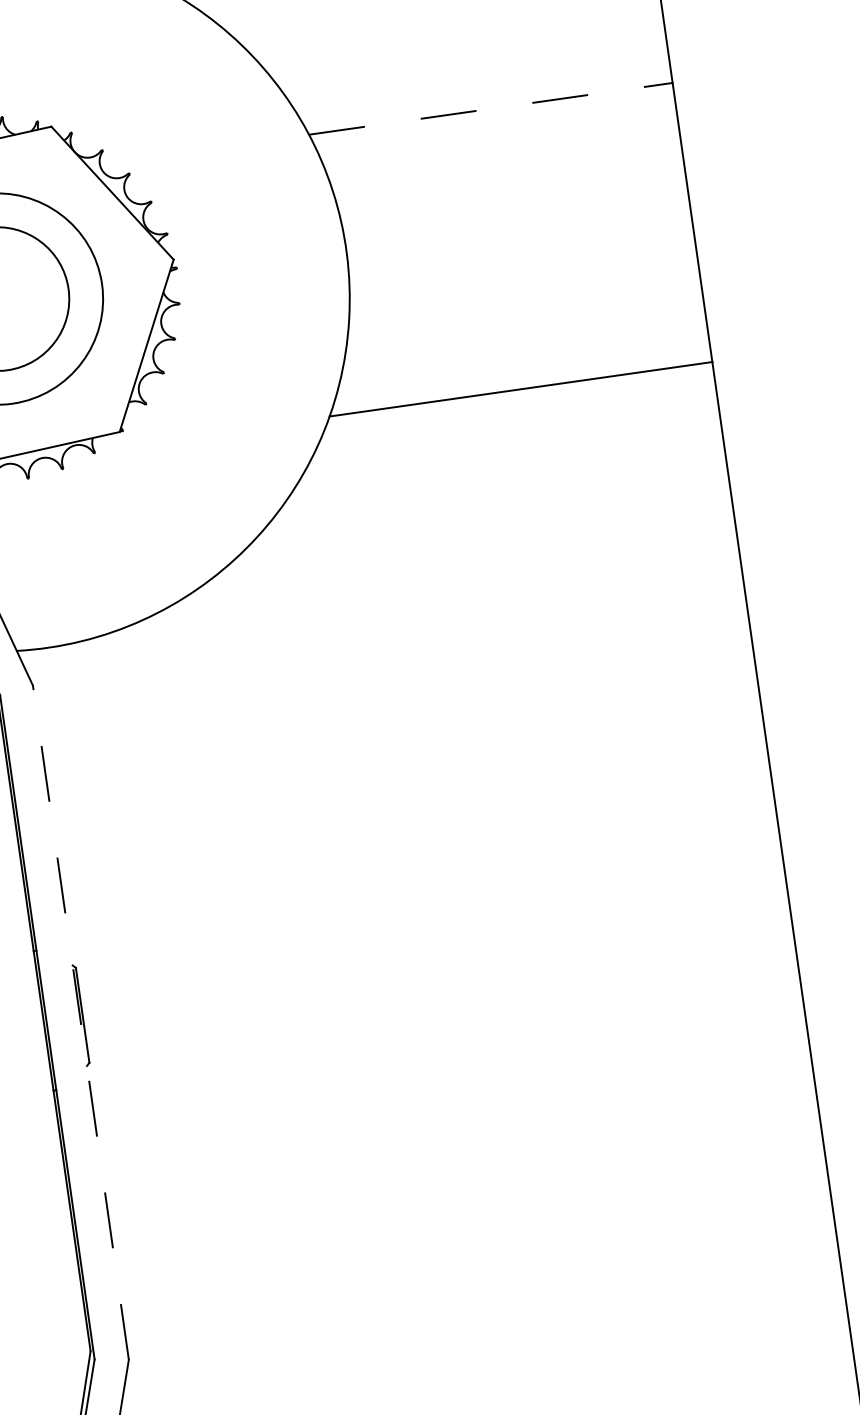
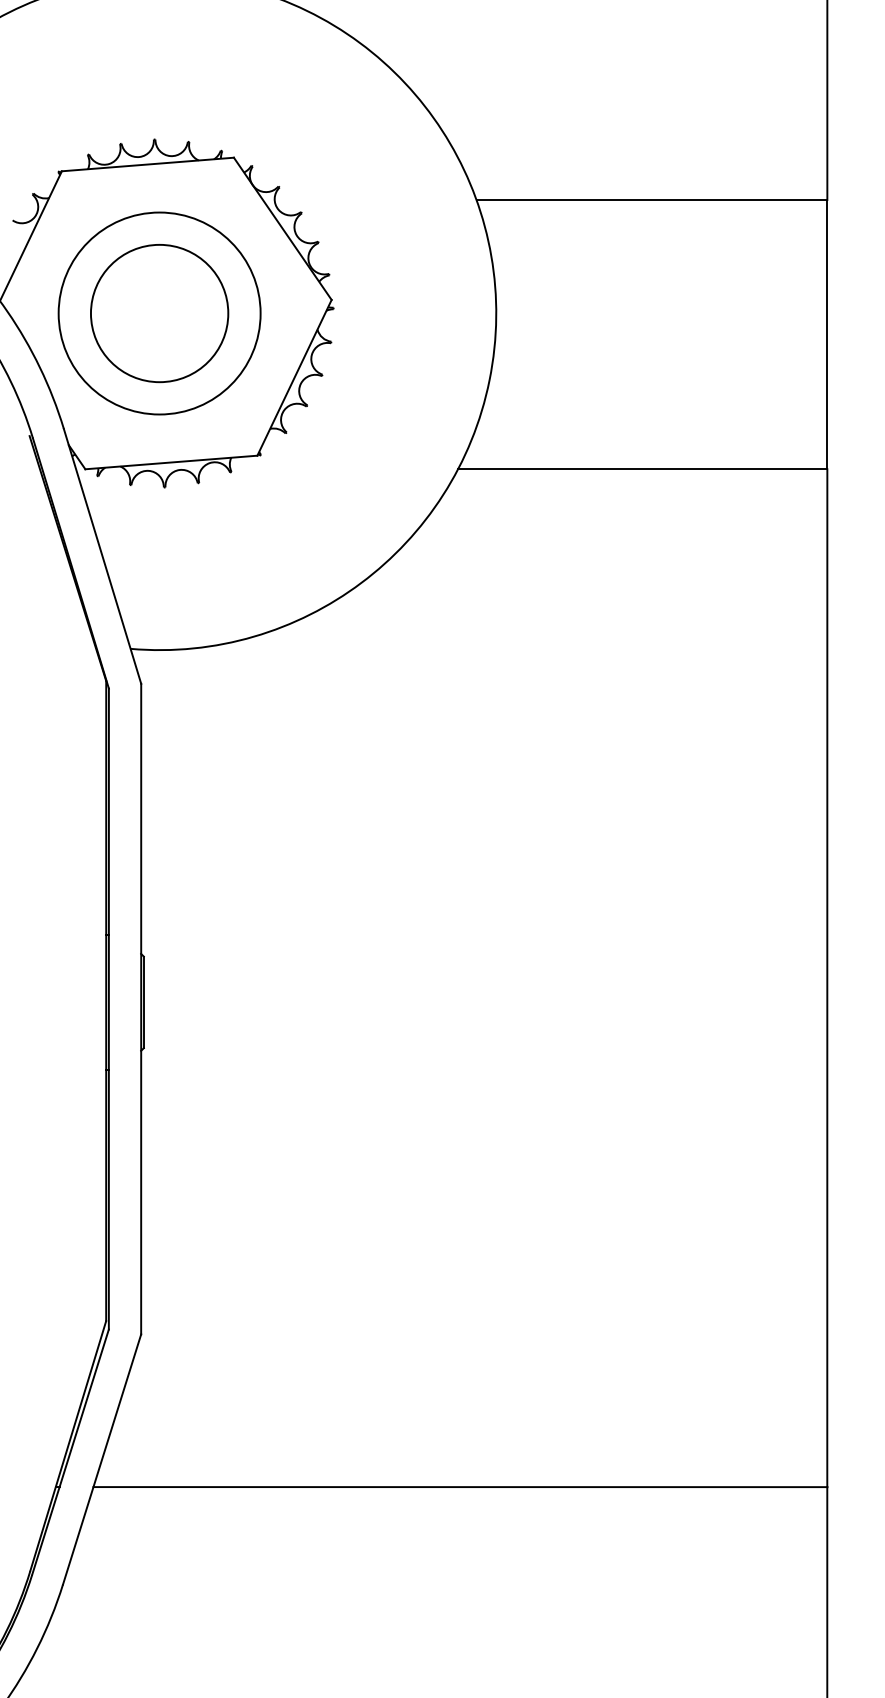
line: (491, 109) -> (652, 200), dashed -> solid
line: (81, 1022) -> (141, 1008), dashed -> solid

